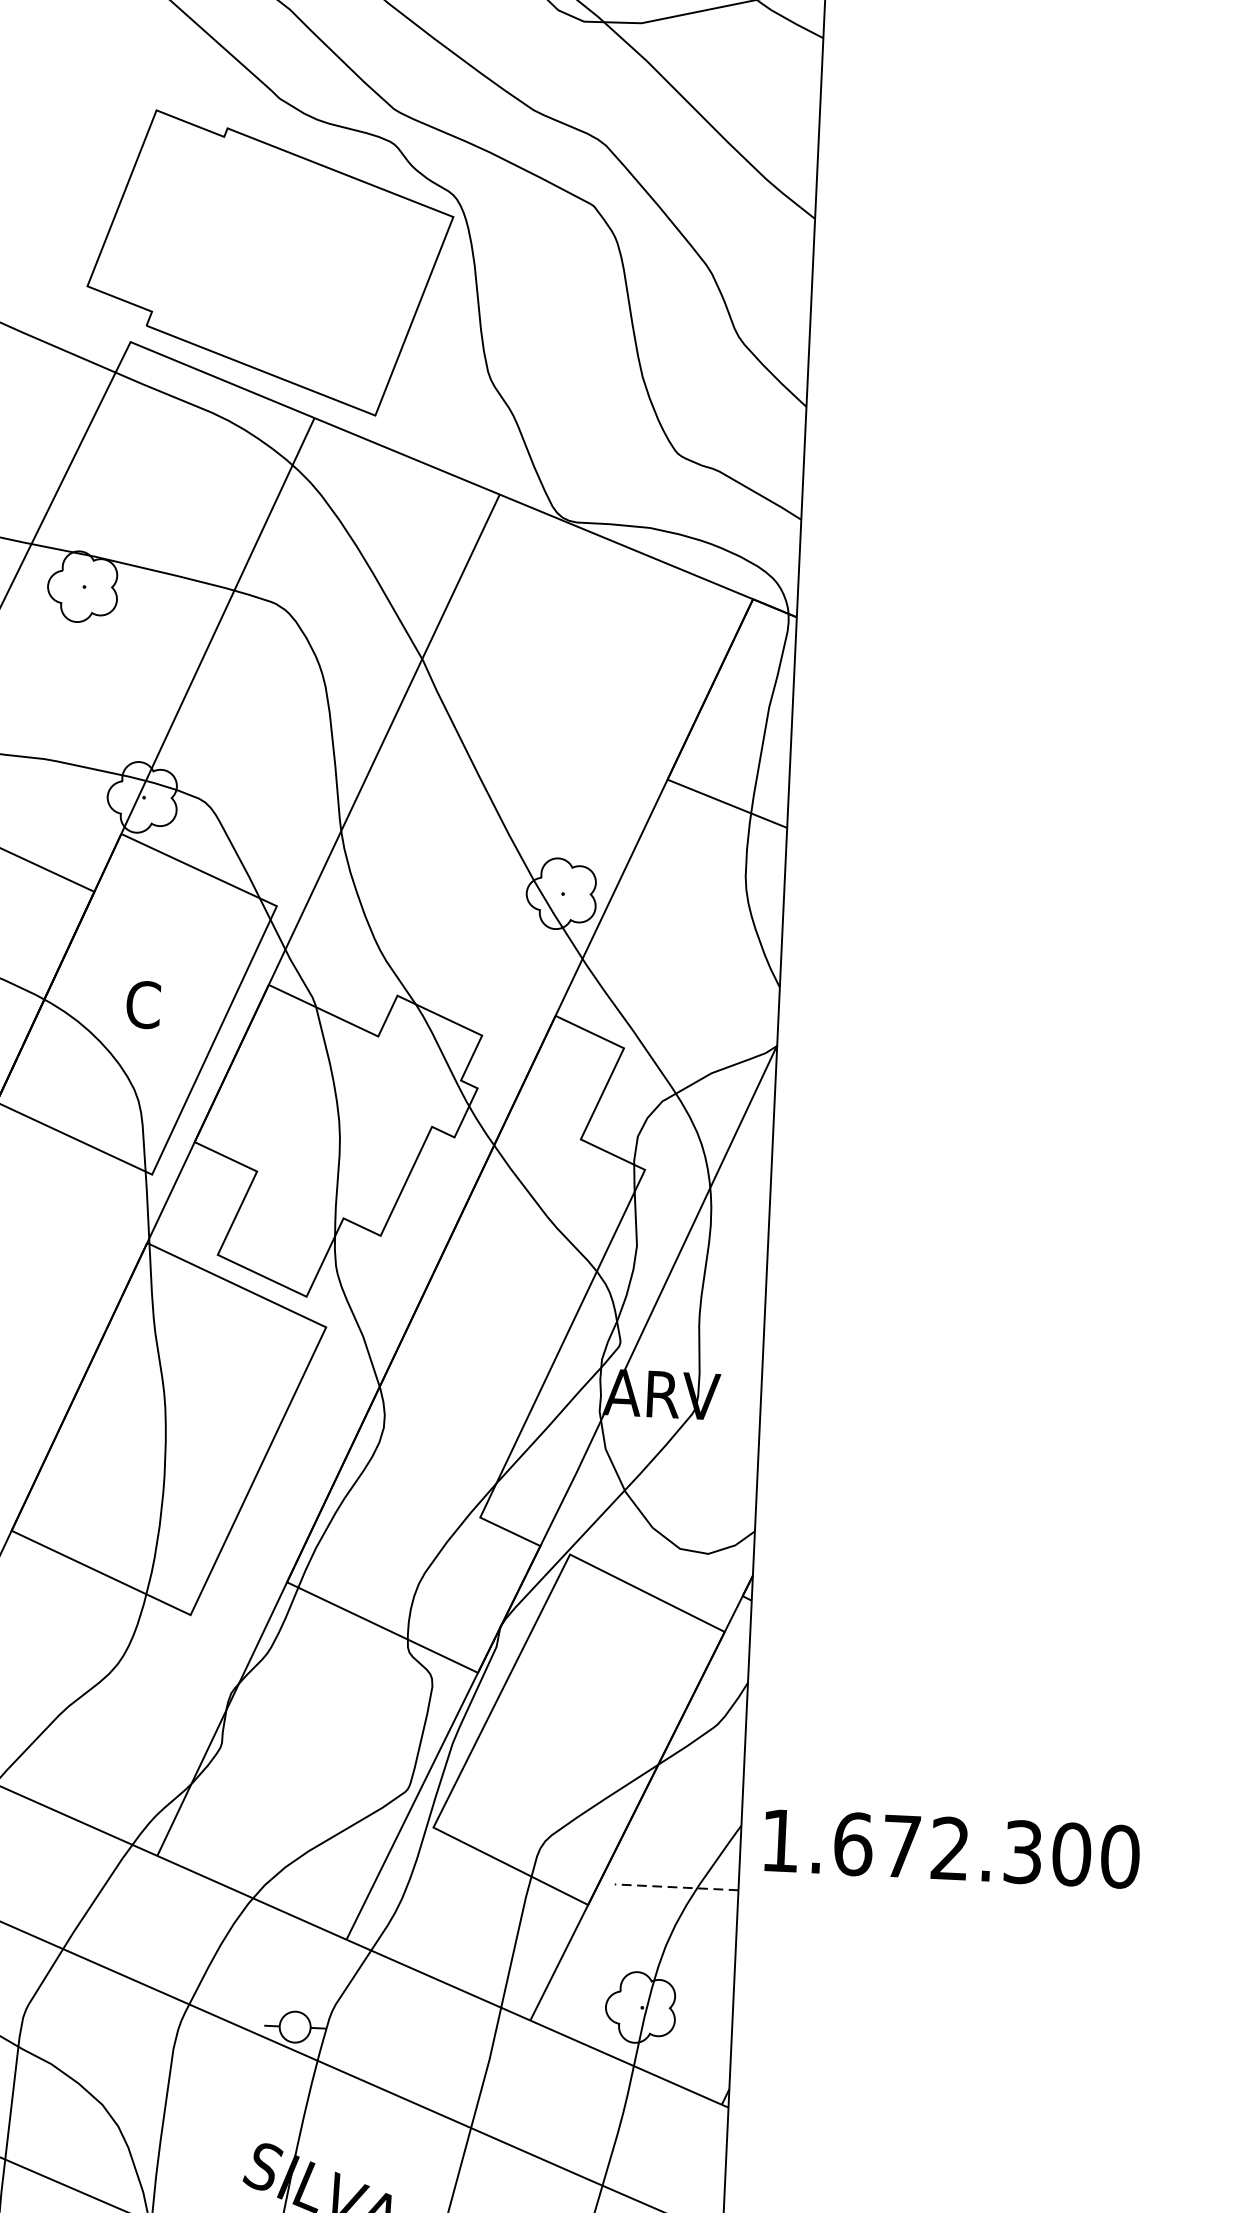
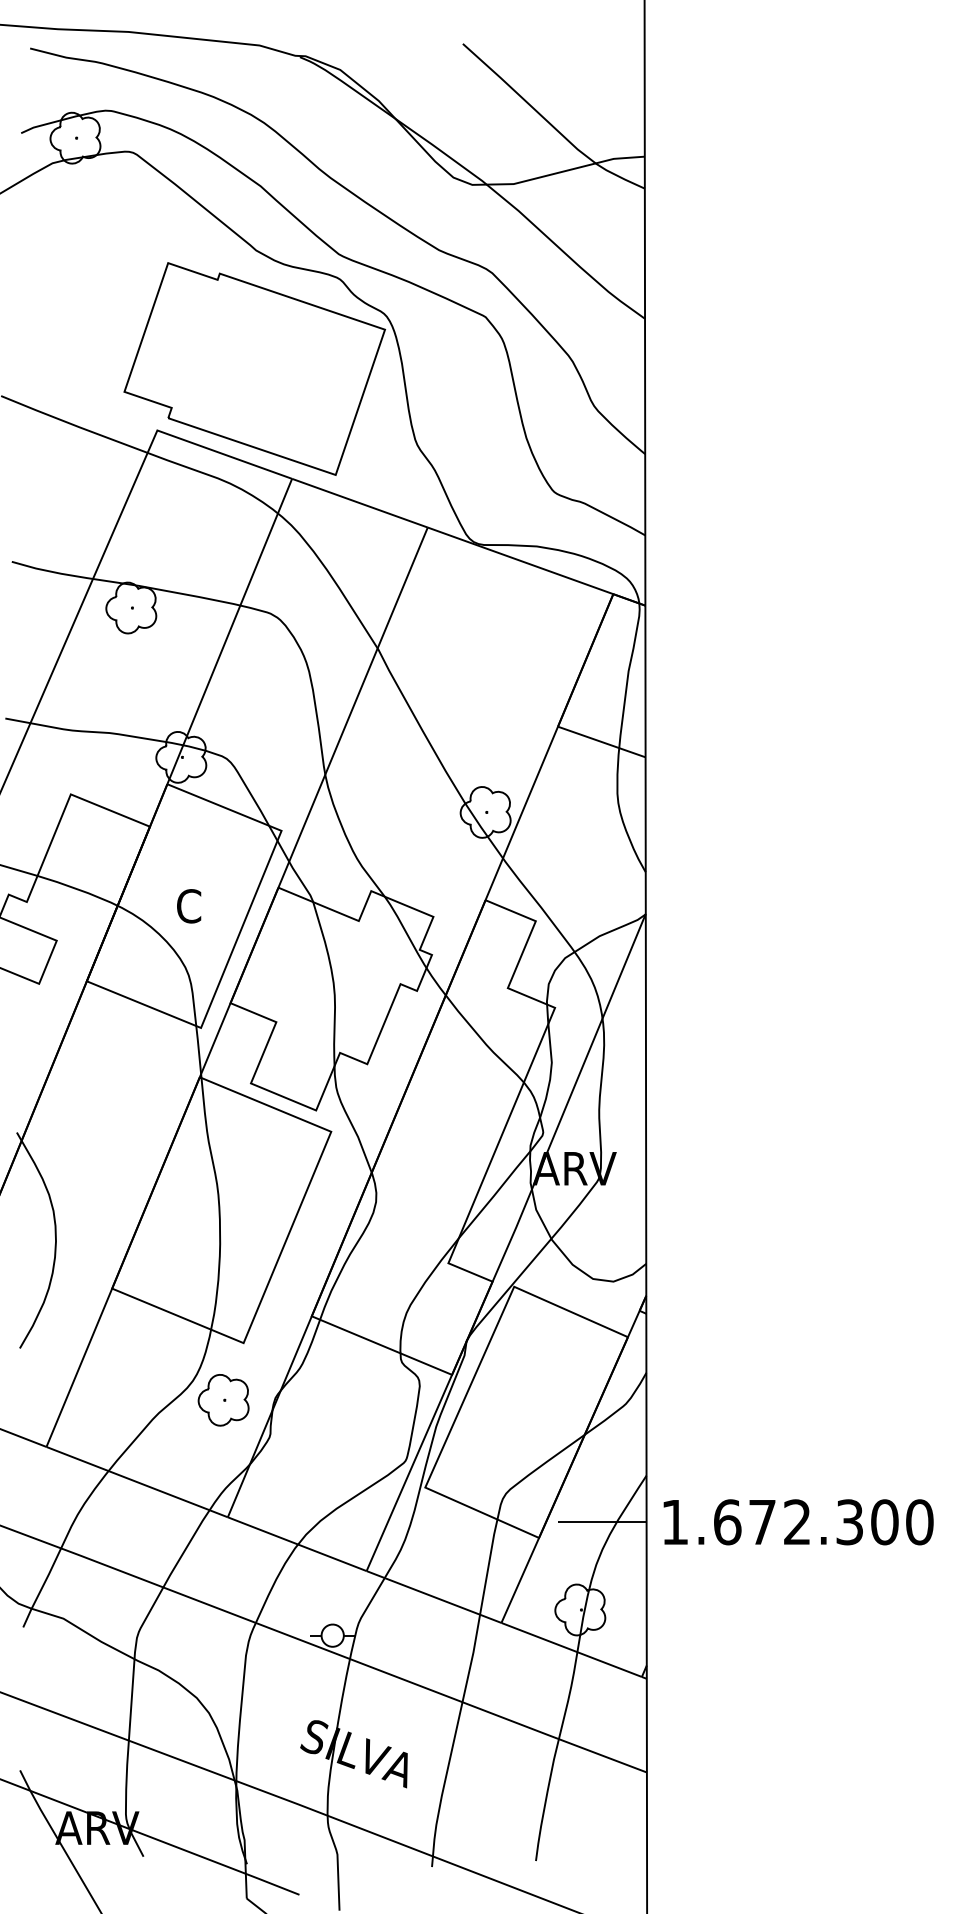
part: (158, 1693) -> (223, 1400), added
text: (951, 1849) -> (798, 1522), moved
line: (677, 1887) -> (602, 1522), dashed -> solid

